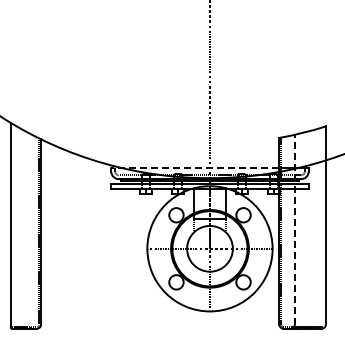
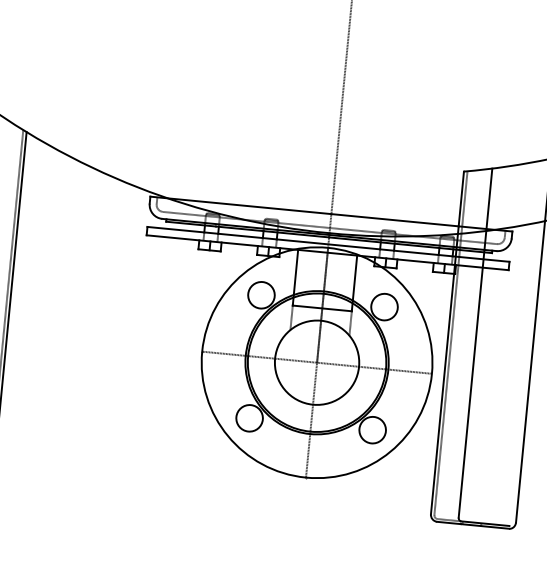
line: (194, 167) -> (303, 210), dashed -> solid
line: (294, 229) -> (475, 342), dashed -> solid

